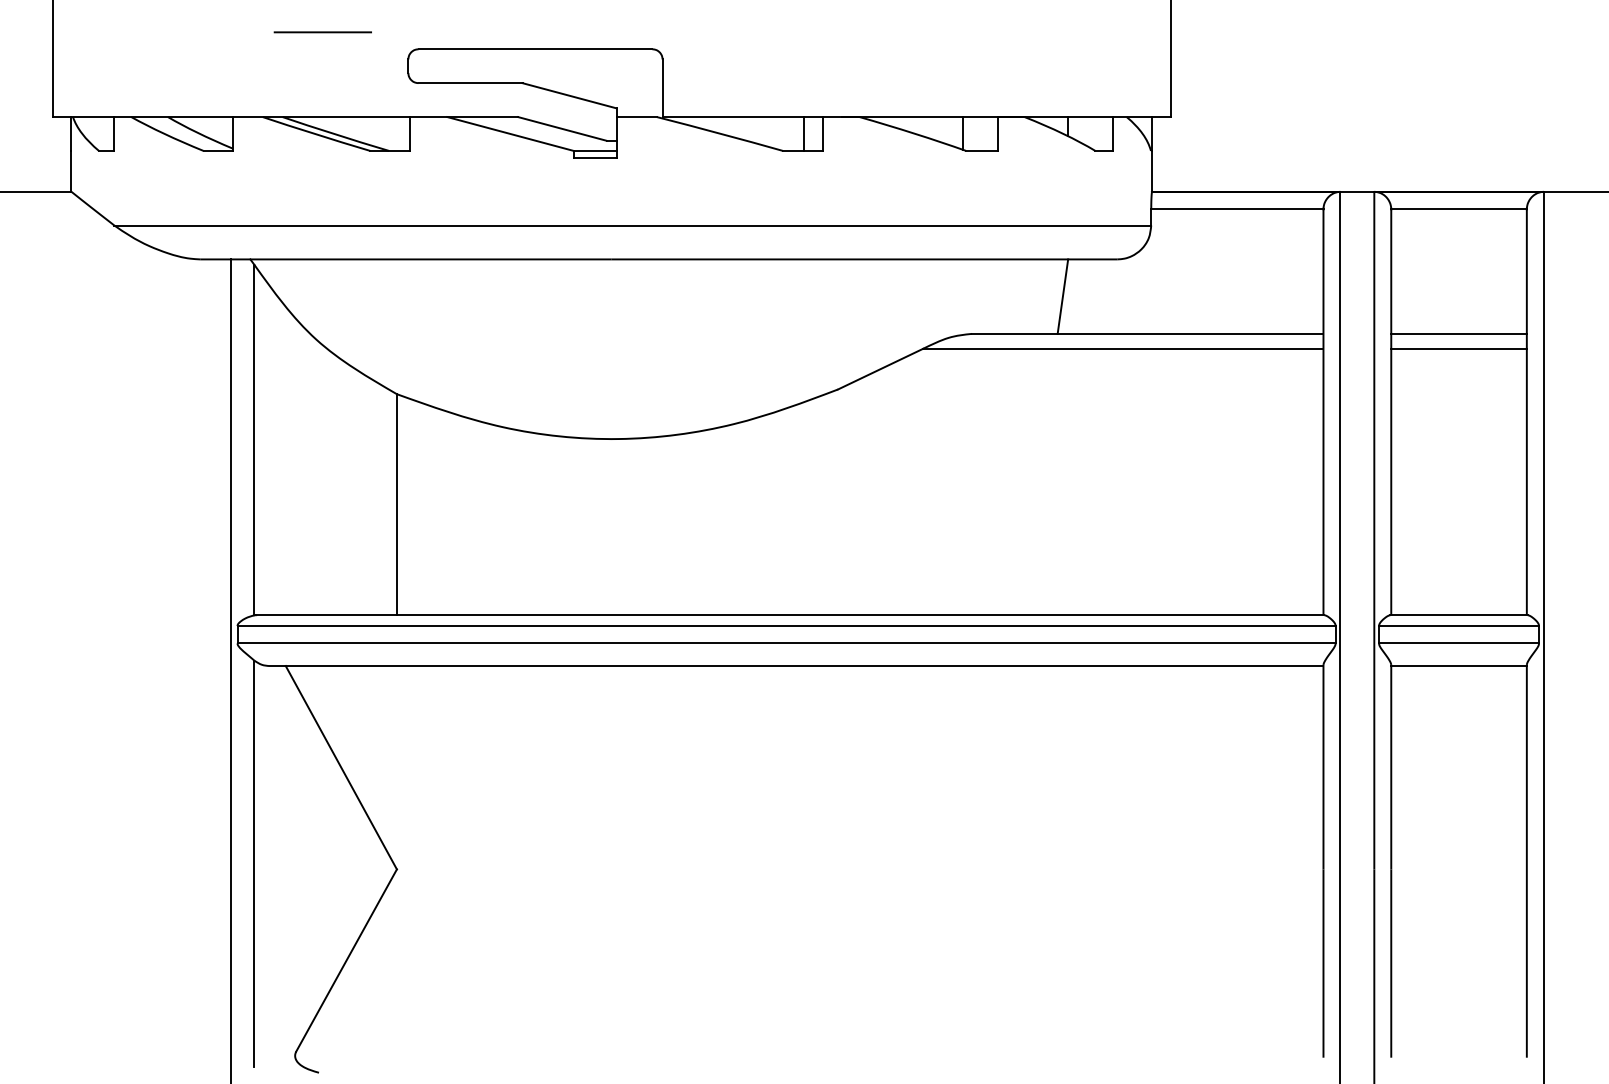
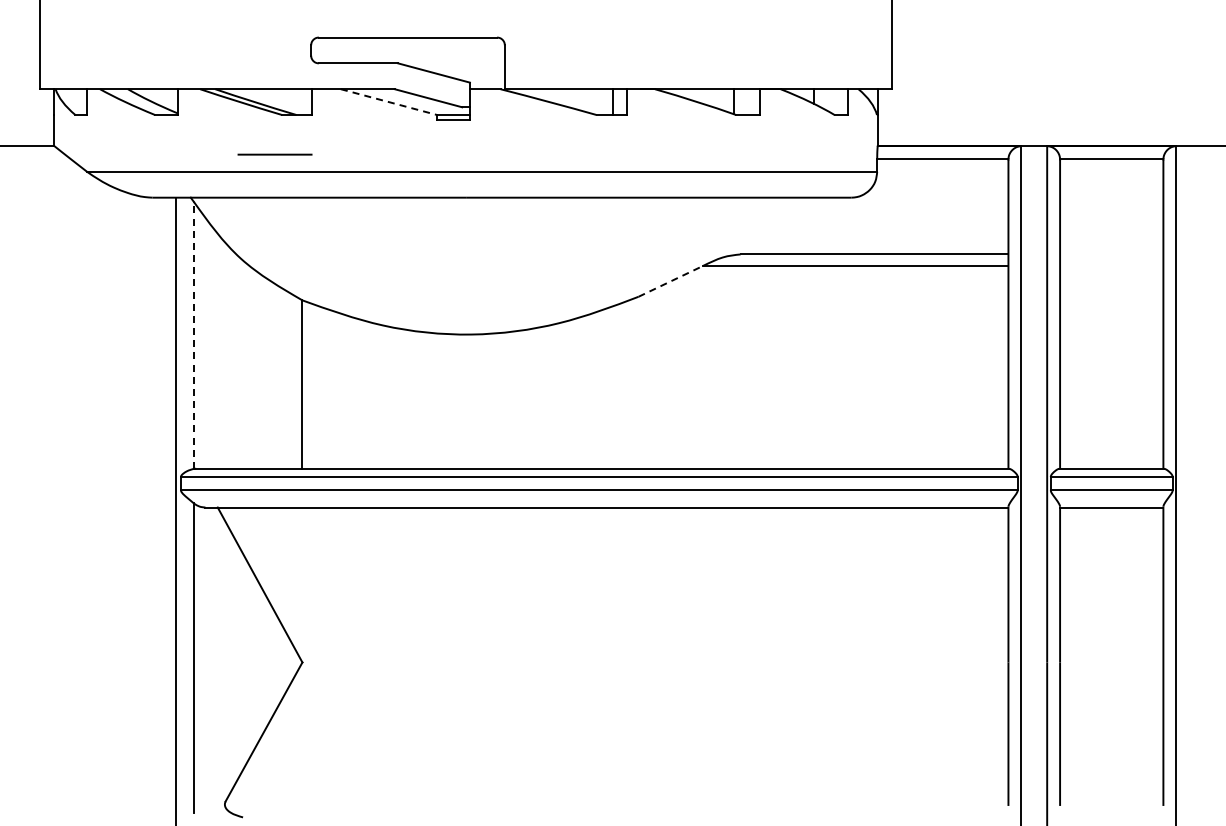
line: (322, 32) -> (274, 154), moved
line: (511, 134) -> (389, 102), solid -> dashed
line: (1062, 295) -> (809, 225), removed
line: (1458, 333) -> (1111, 254), removed
line: (1458, 348) -> (1111, 265), removed
line: (879, 369) -> (670, 281), solid -> dashed
line: (253, 438) -> (193, 334), solid -> dashed

